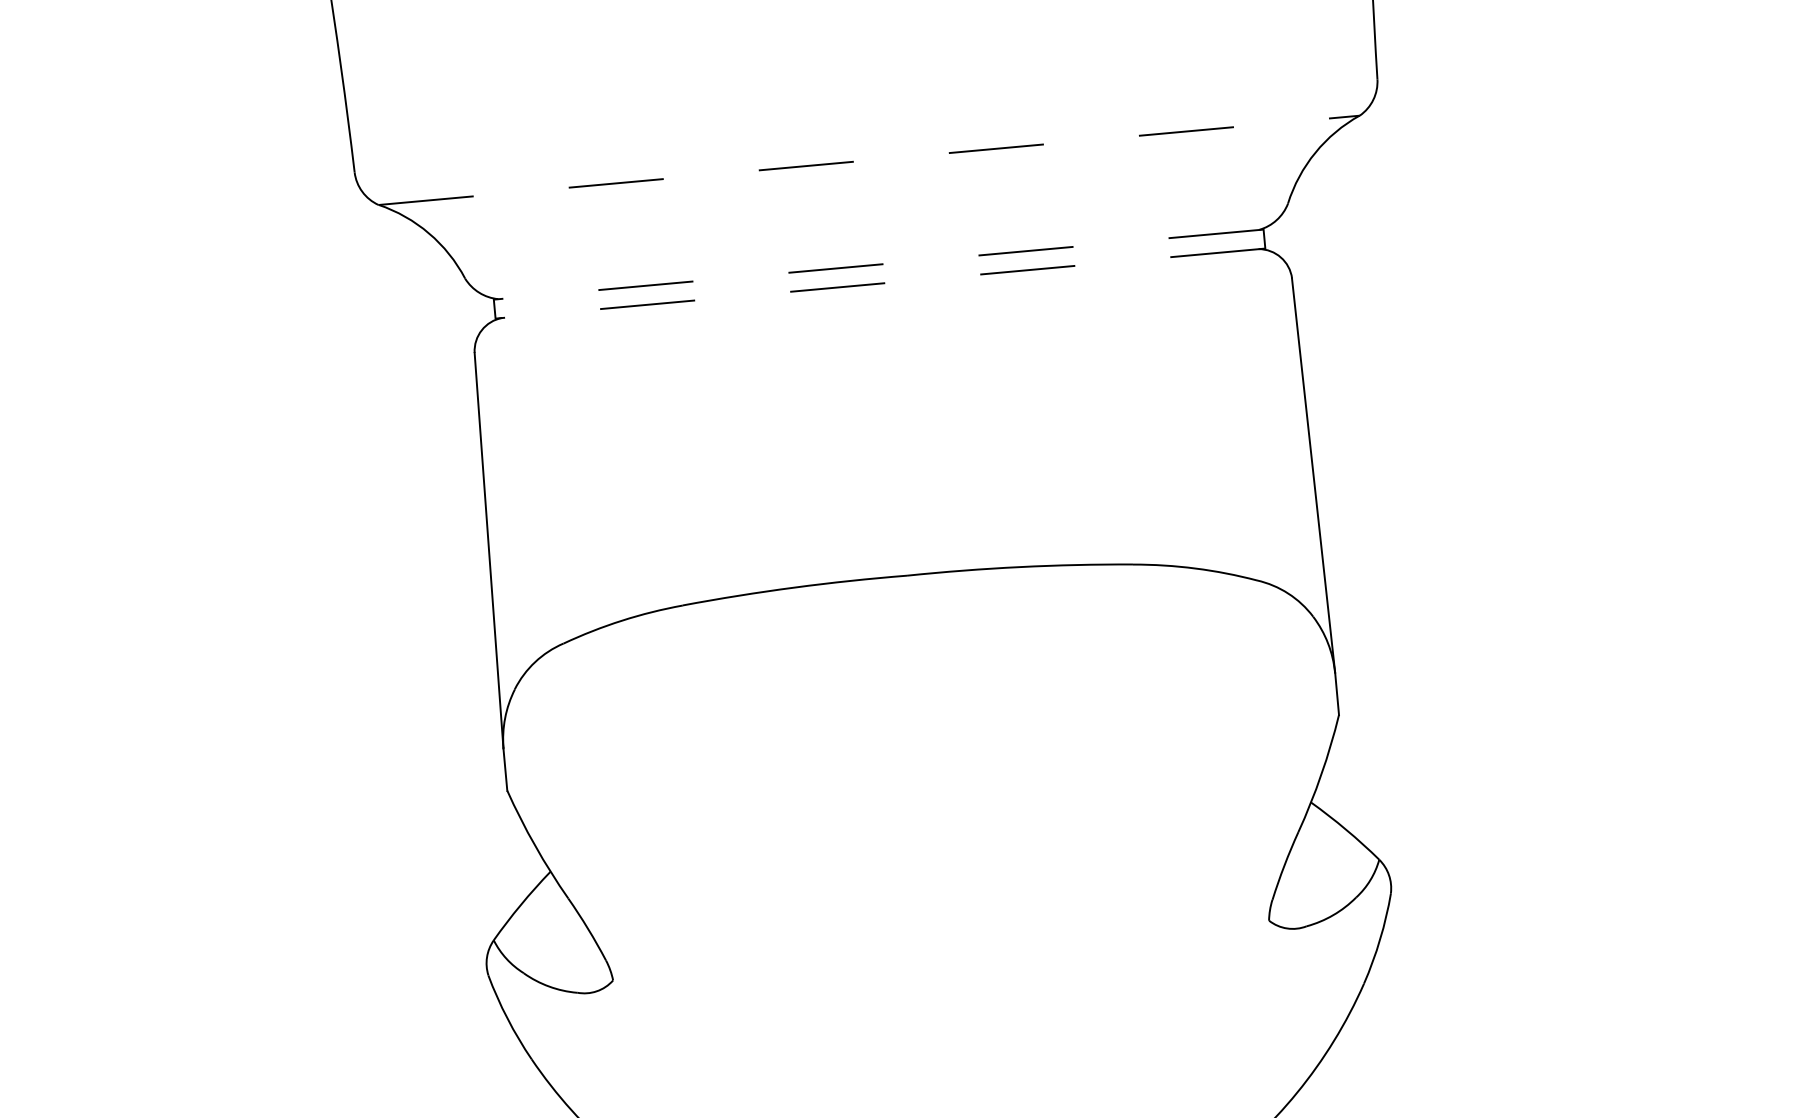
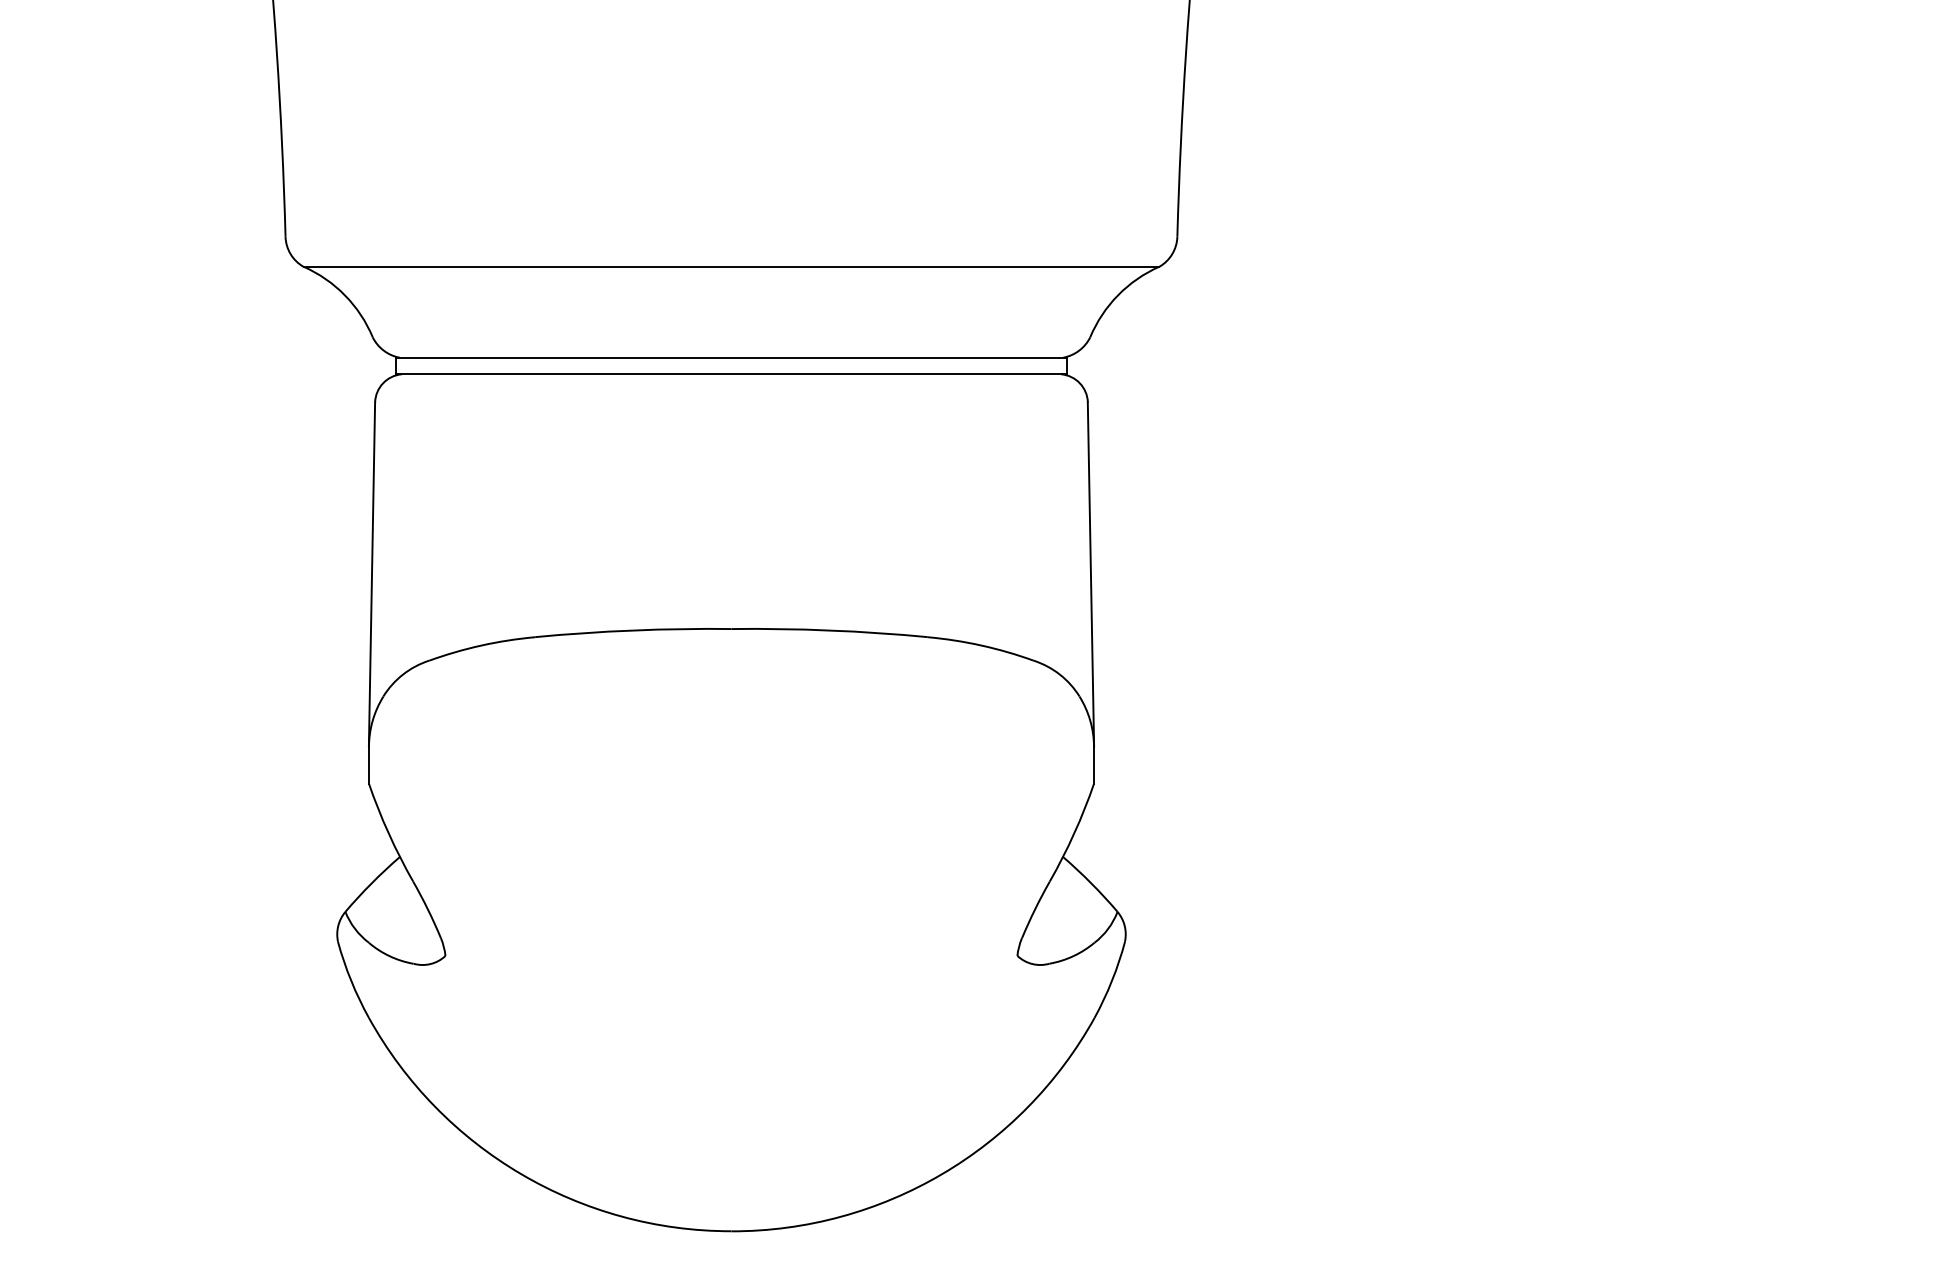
line: (869, 159) -> (731, 266), dashed -> solid
line: (878, 264) -> (731, 357), dashed -> solid
line: (880, 283) -> (731, 374), dashed -> solid

